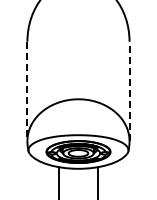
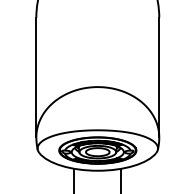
line: (27, 91) -> (36, 77), dashed -> solid
line: (129, 91) -> (159, 77), dashed -> solid

